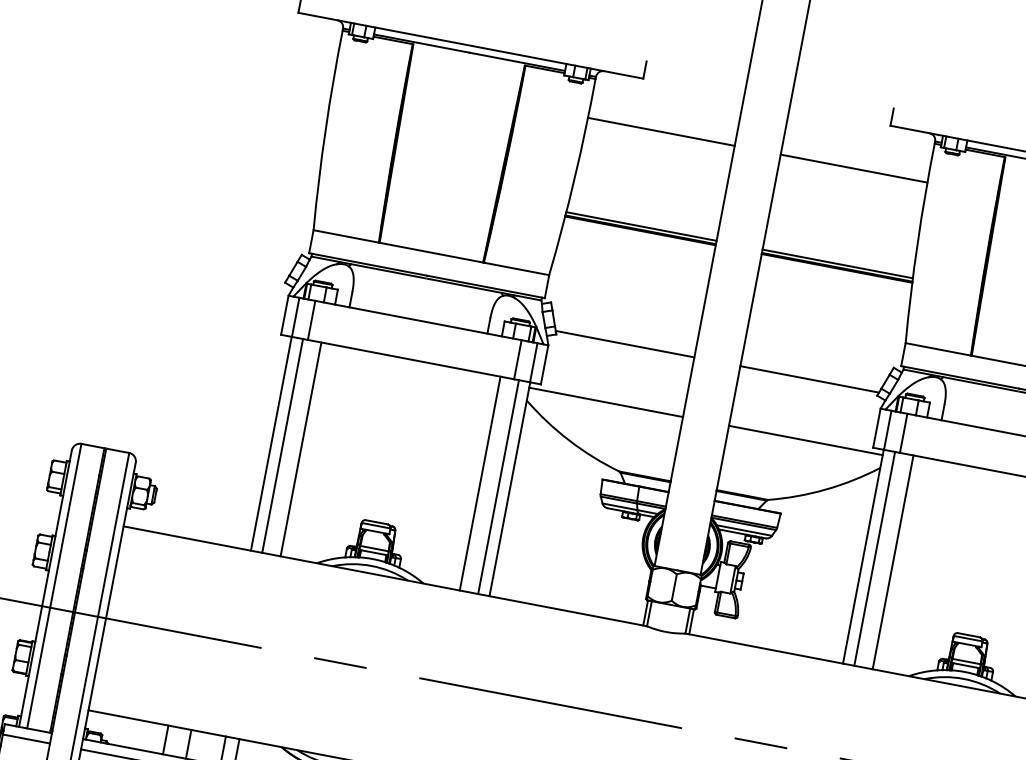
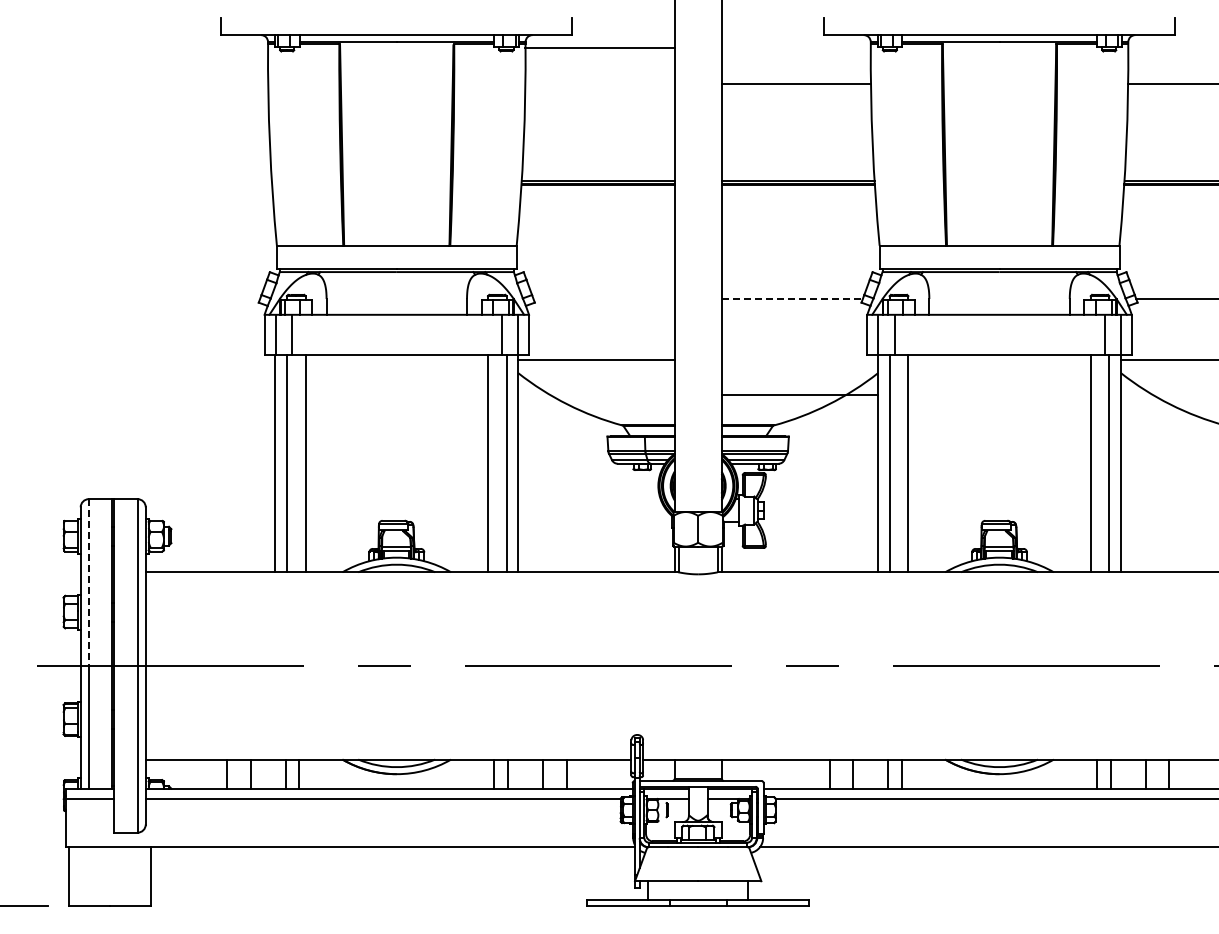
line: (660, 131) -> (599, 47), moved
line: (624, 344) -> (603, 299), removed
line: (810, 379) -> (792, 299), solid -> dashed
line: (805, 440) -> (799, 395), moved
line: (65, 526) -> (88, 583), solid -> dashed

